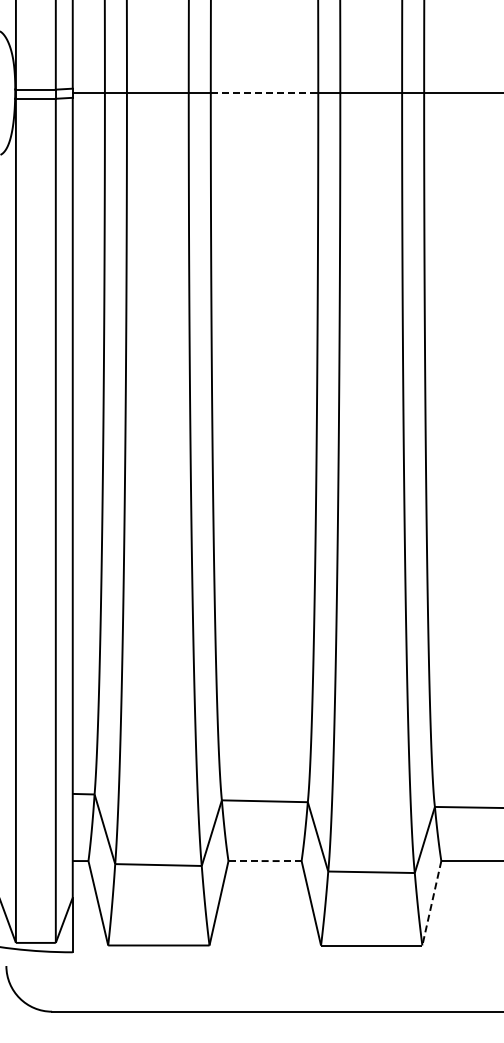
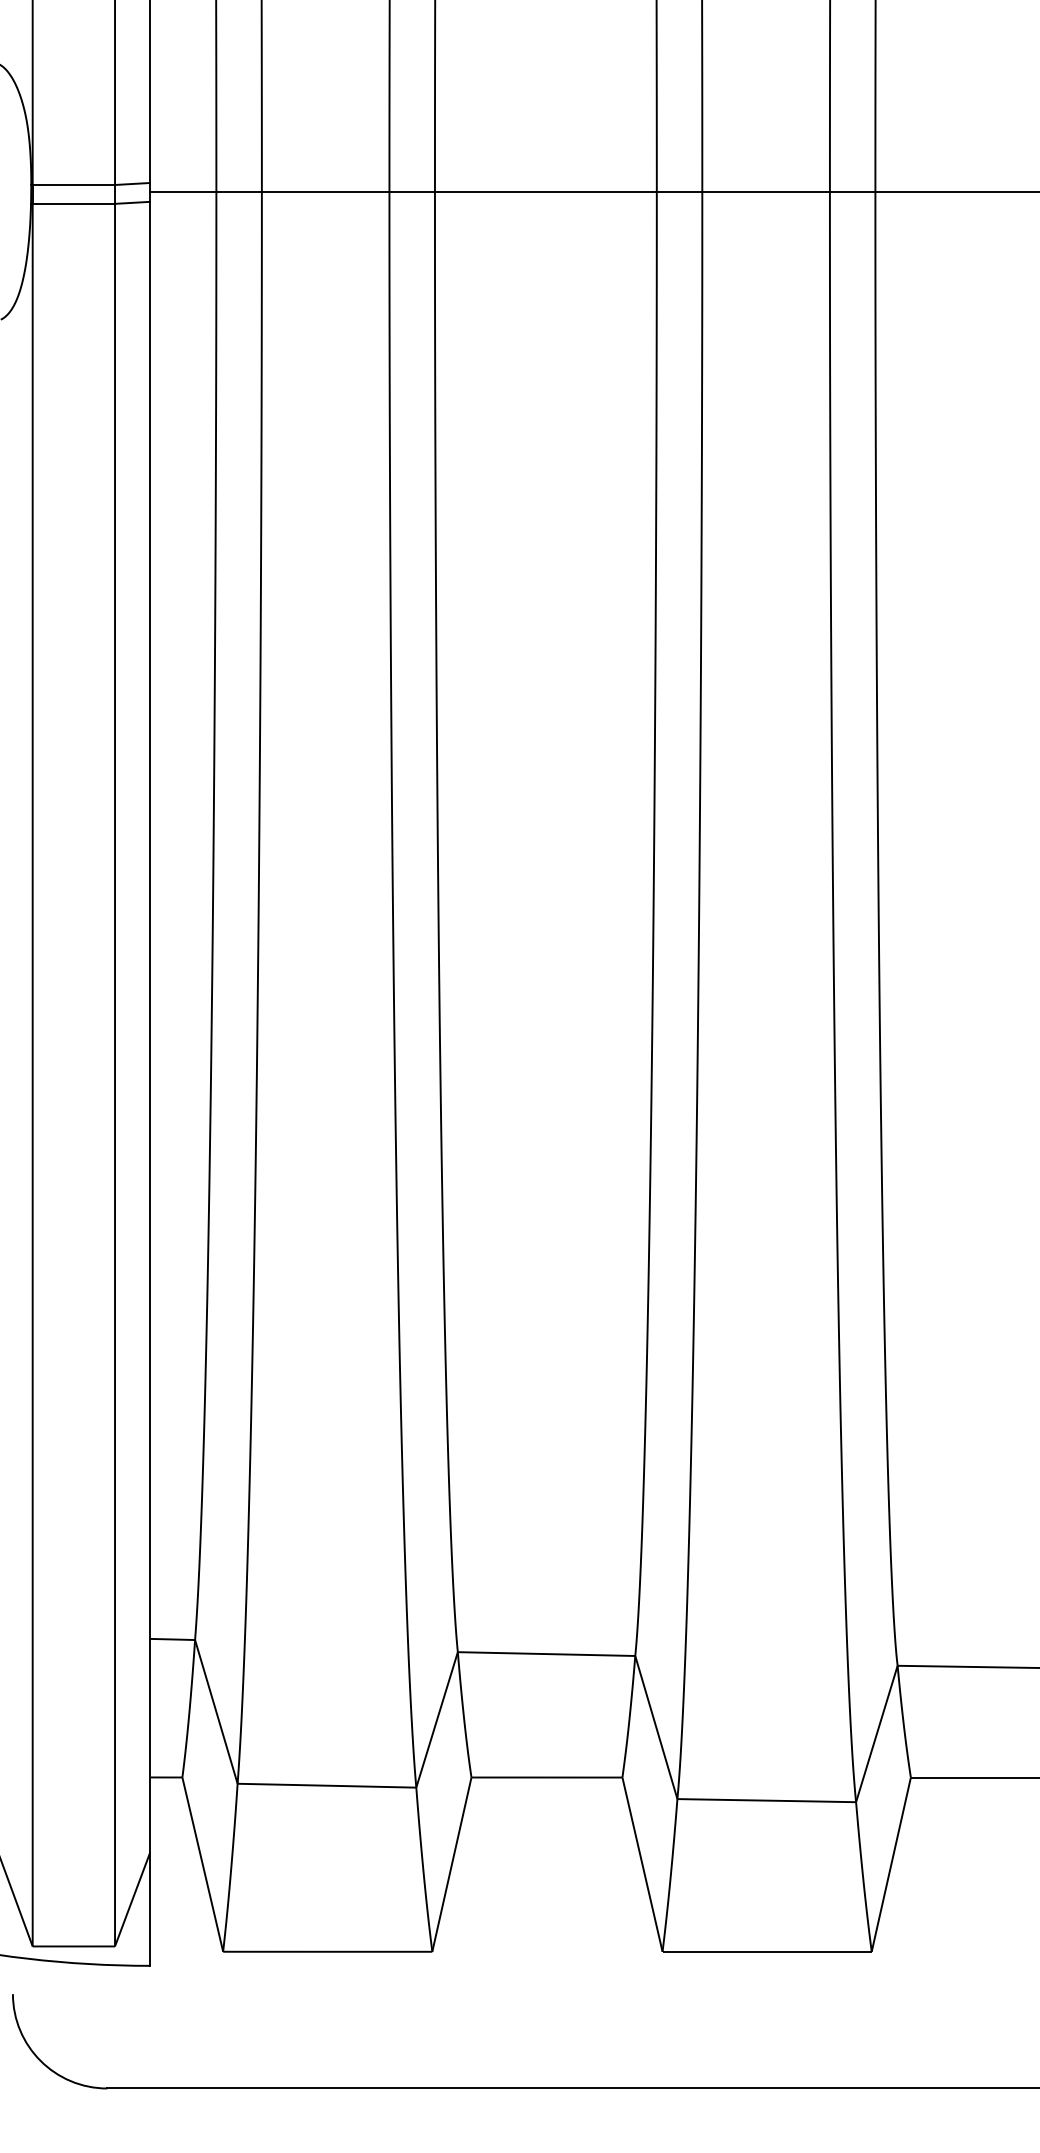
line: (264, 93) -> (545, 192), dashed -> solid
line: (264, 861) -> (545, 1778), dashed -> solid
line: (431, 903) -> (890, 1865), dashed -> solid

